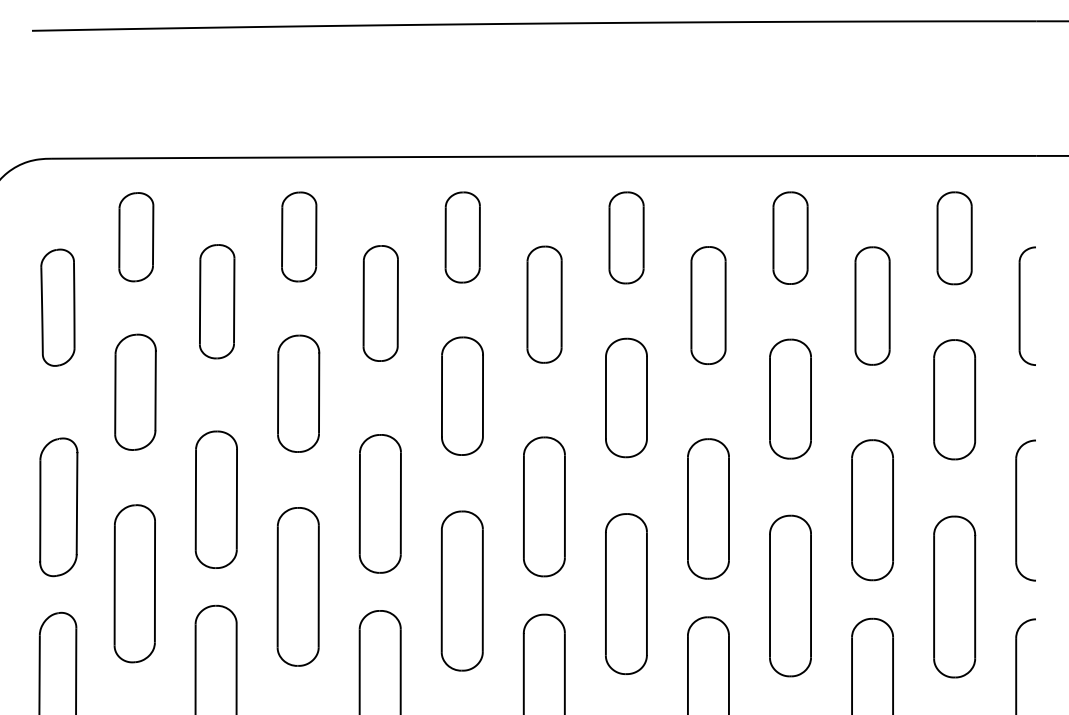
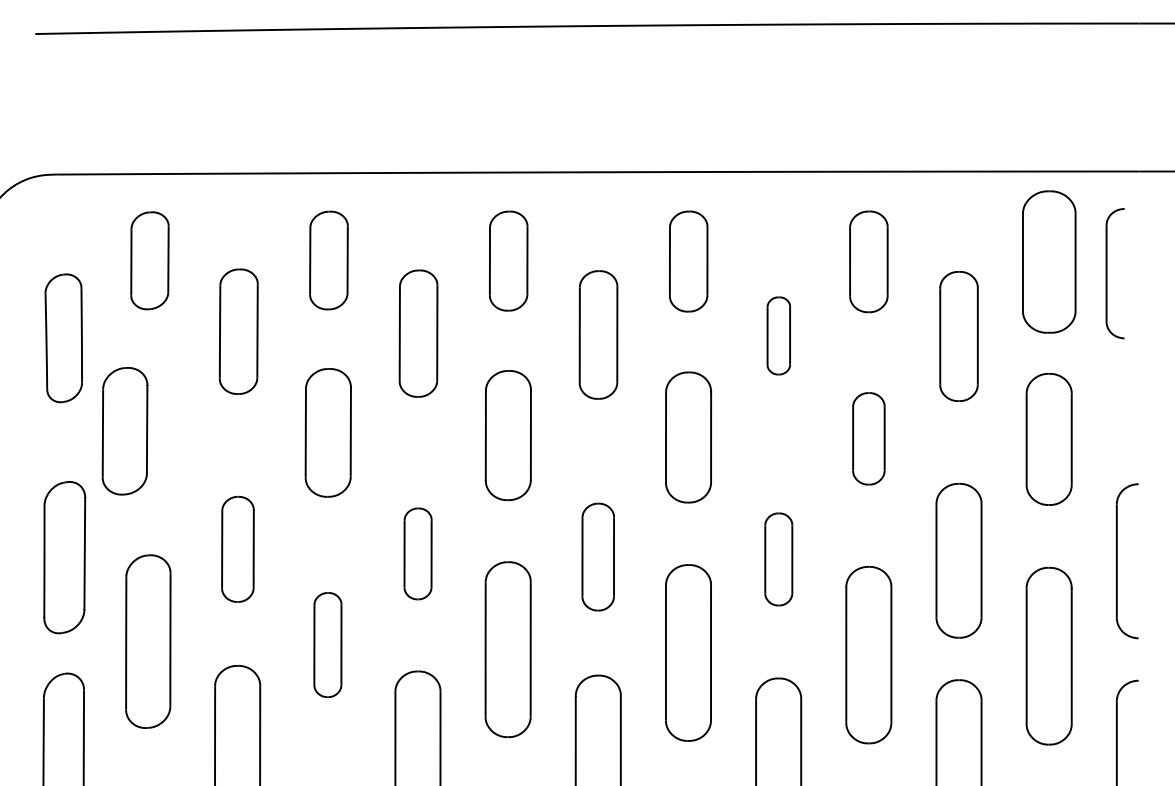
part: (954, 237) -> (1048, 261), size x1.4
part: (708, 305) -> (778, 335), size x0.6
part: (1020, 306) -> (1107, 273), moved
part: (135, 392) -> (124, 431), moved
part: (790, 398) -> (868, 438), size x0.7
part: (216, 499) -> (237, 549), size x0.7
part: (379, 503) -> (417, 553), size x0.6
part: (543, 506) -> (597, 556), size x0.7
part: (708, 509) -> (778, 559), size x0.6
part: (297, 586) -> (327, 644), size x0.6

